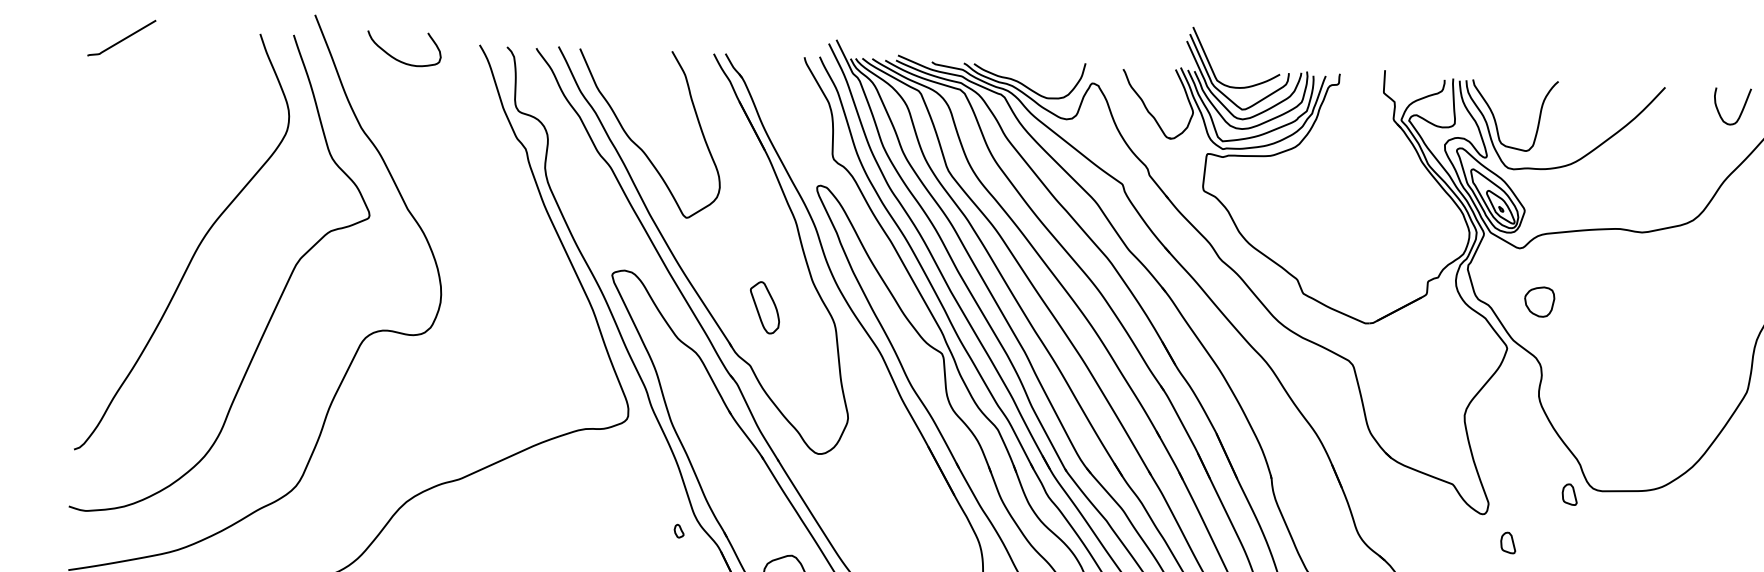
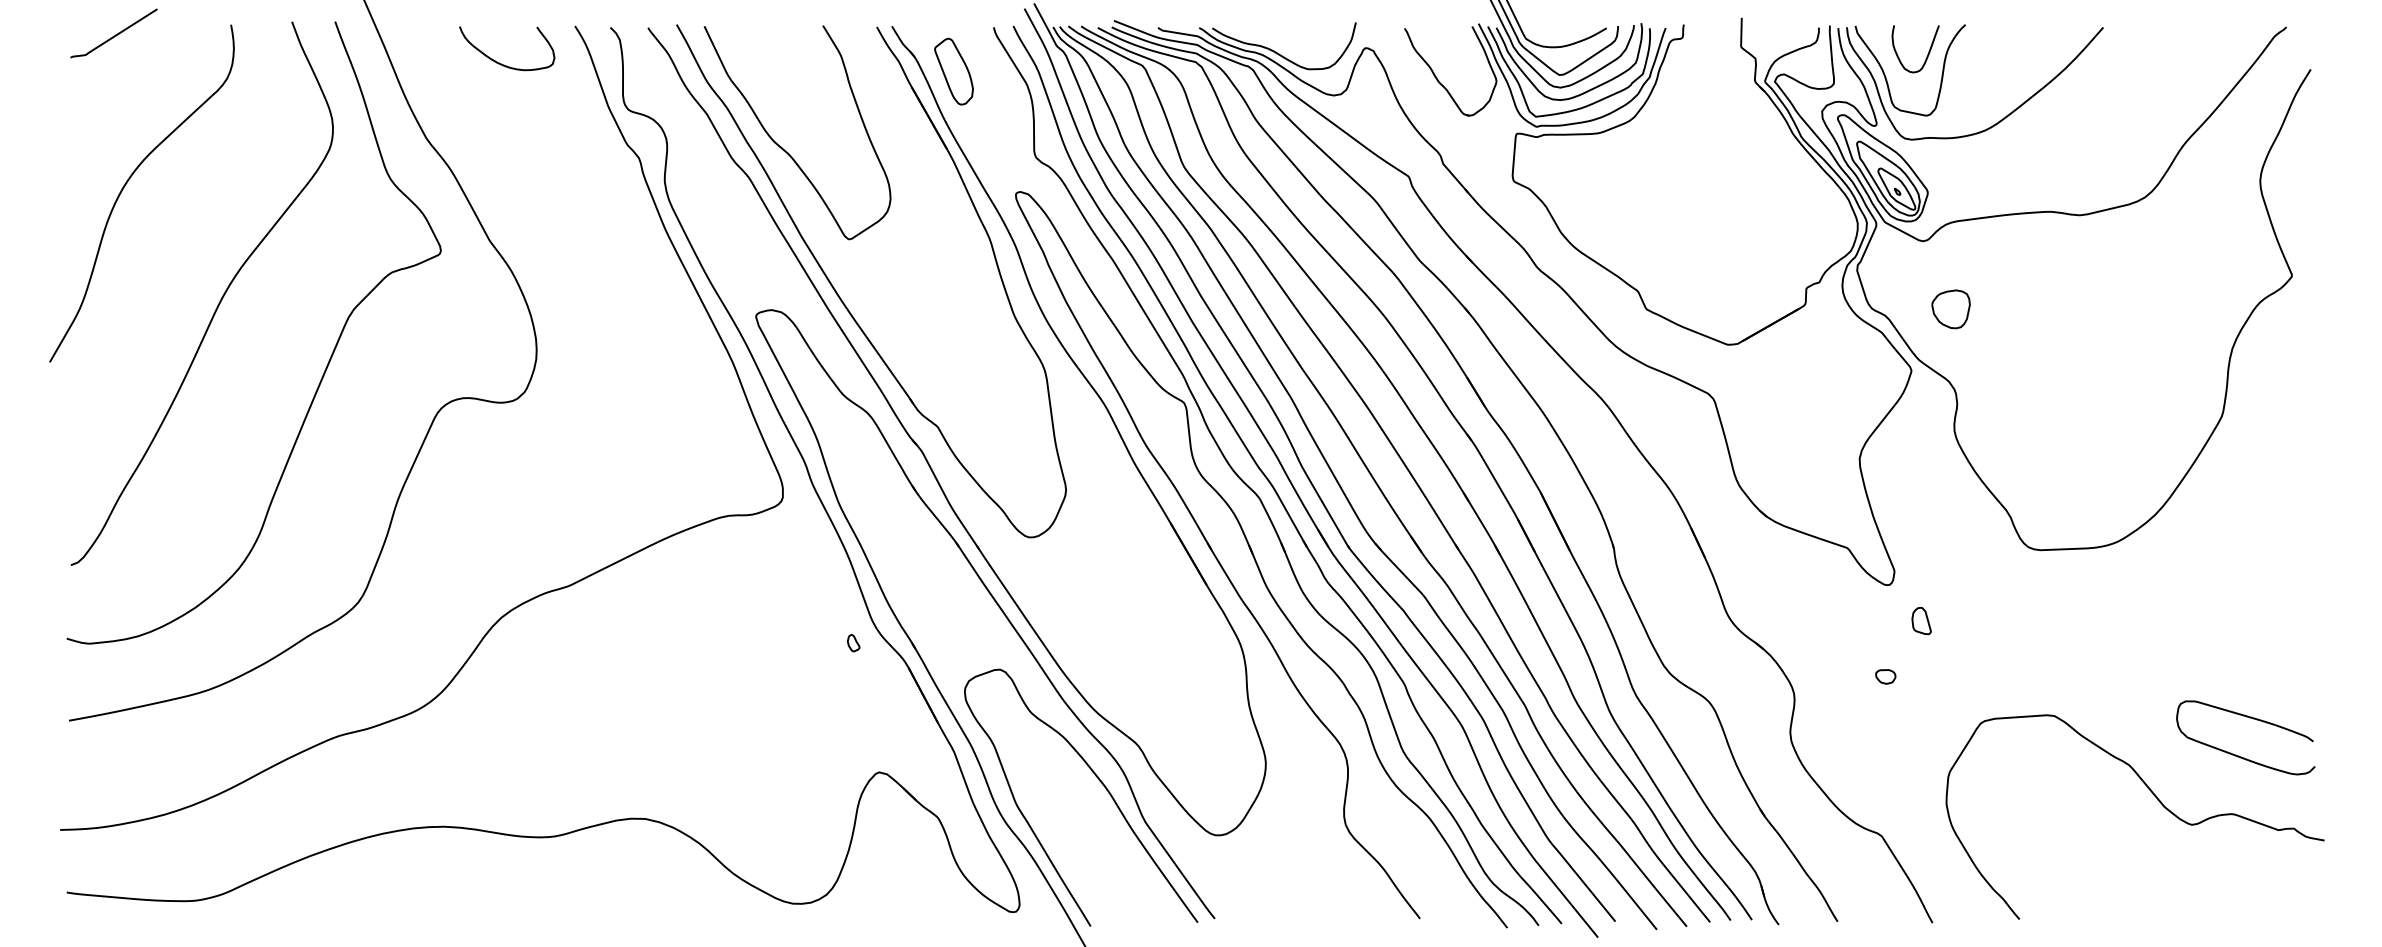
curve: (398, 59) -> (499, 62), moved
curve: (1741, 110) -> (1927, 53), moved
curve: (128, 154) -> (127, 183), added
part: (764, 307) -> (953, 71), moved
part: (1569, 495) -> (1998, 556), removed

